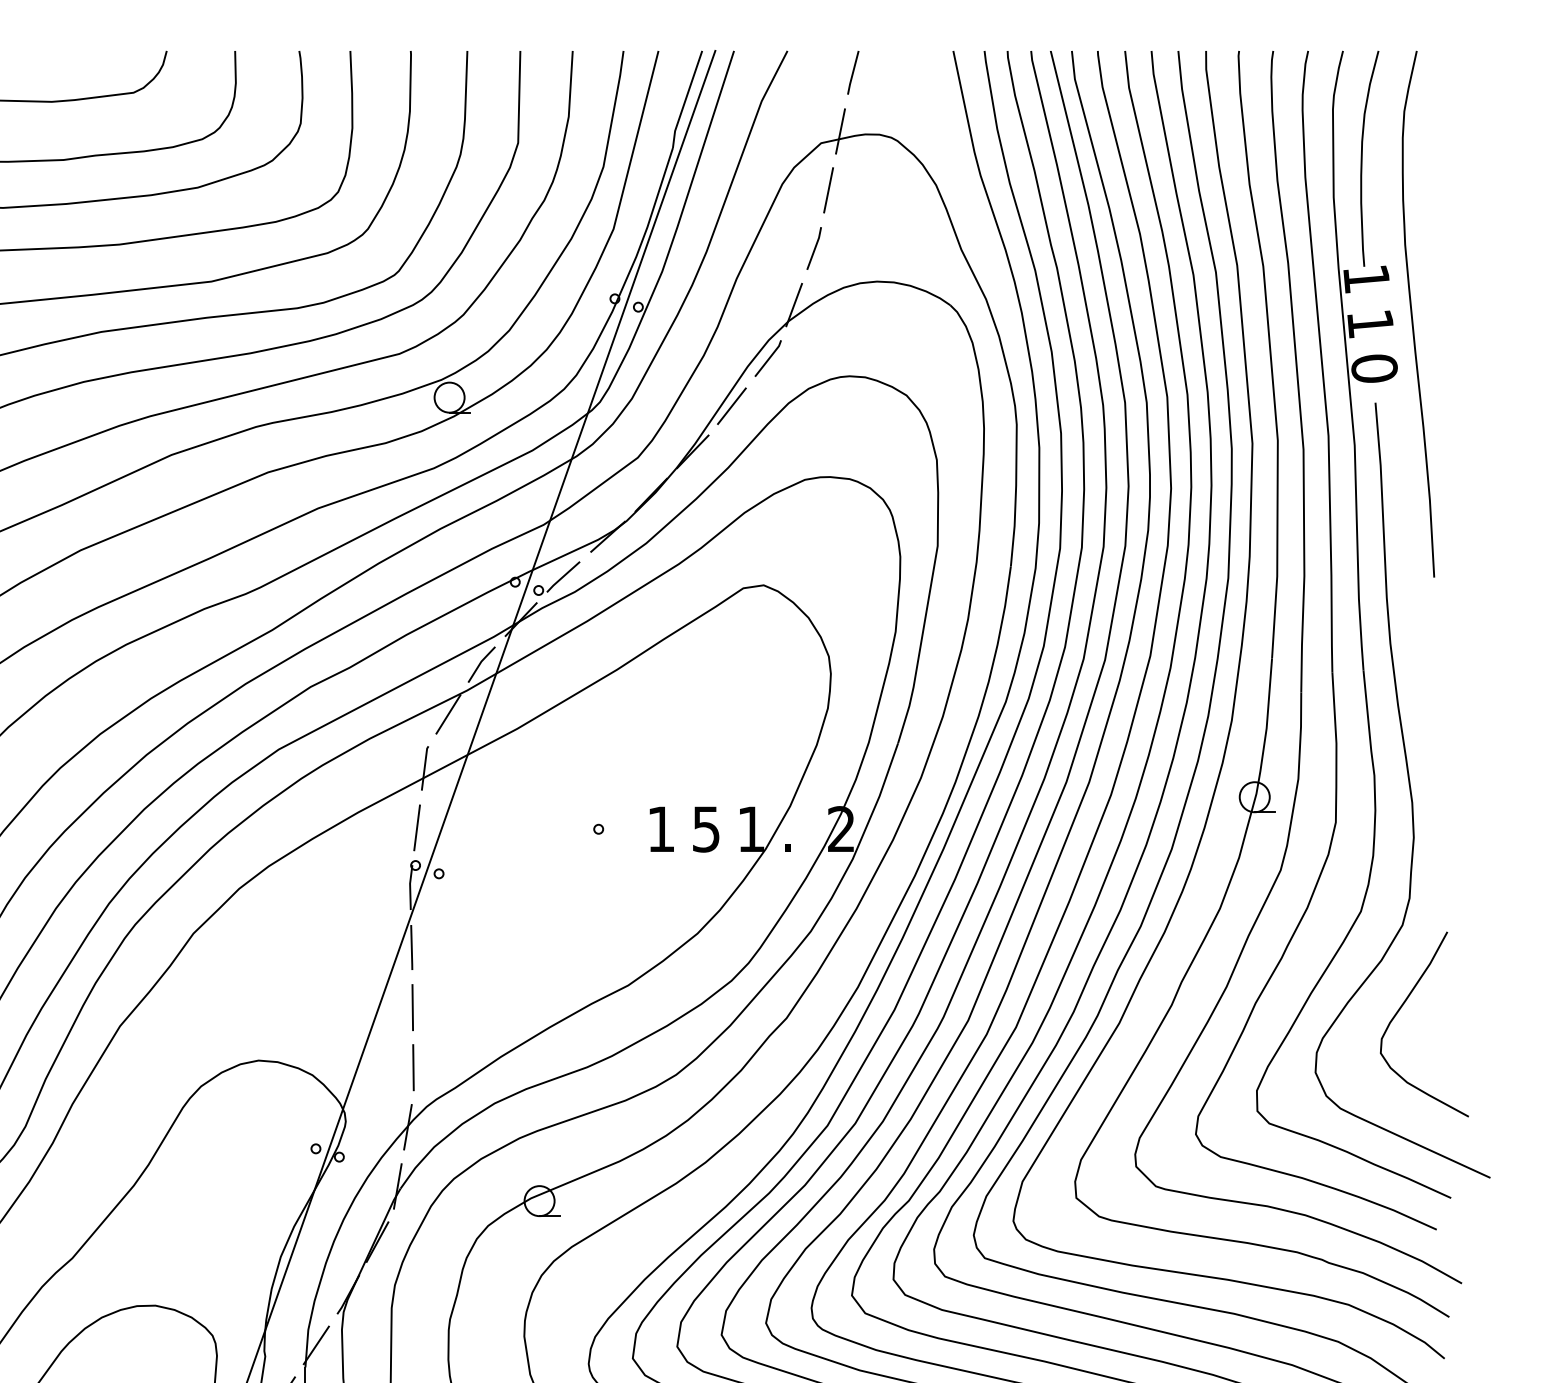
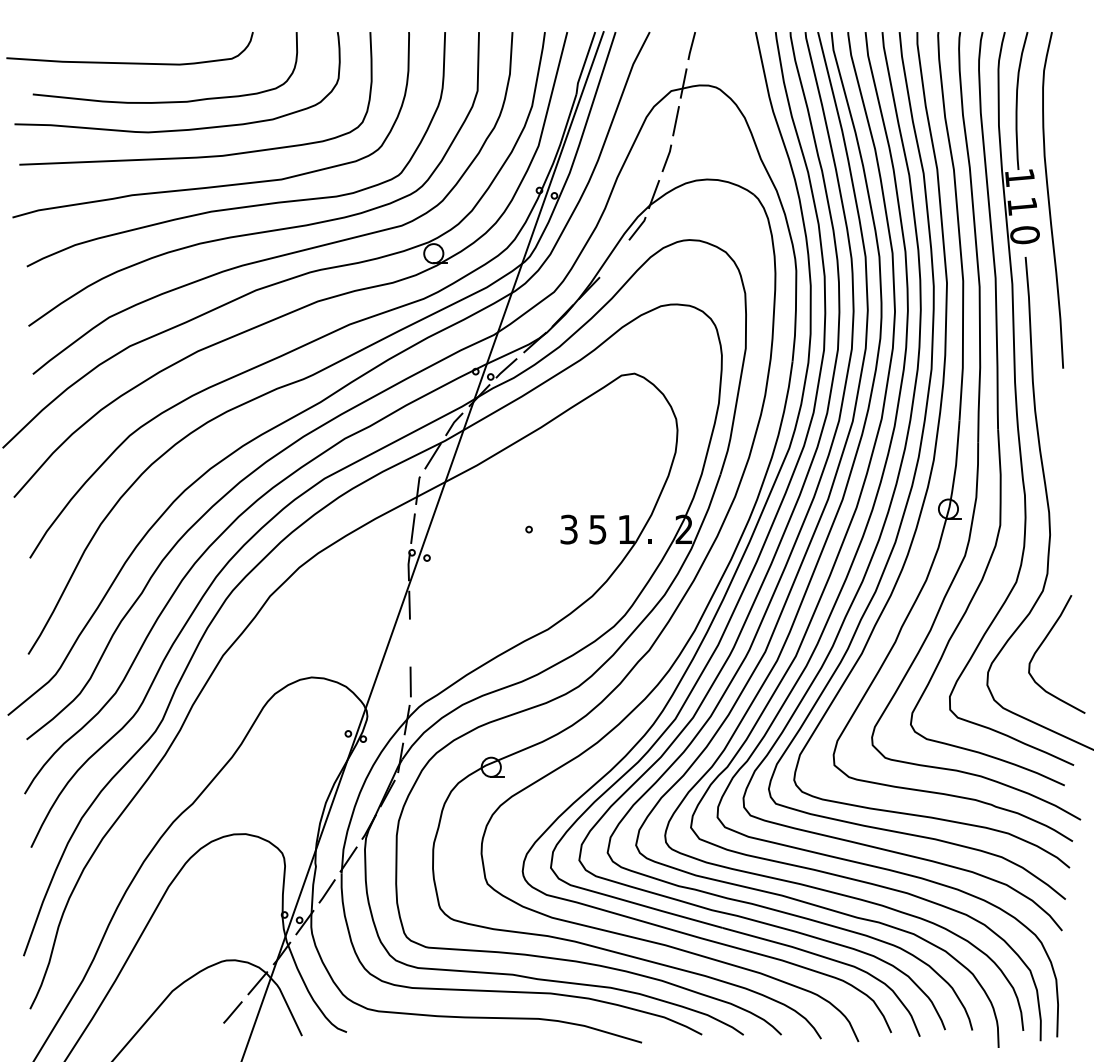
line: (732, 405) -> (614, 258), removed
text: (660, 829) -> (568, 529), 1 -> 3
line: (413, 1007) -> (410, 643), removed

